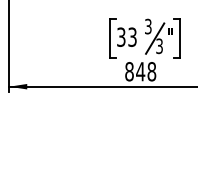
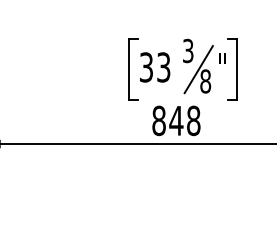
text: (159, 46) -> (205, 81), 3 -> 8

